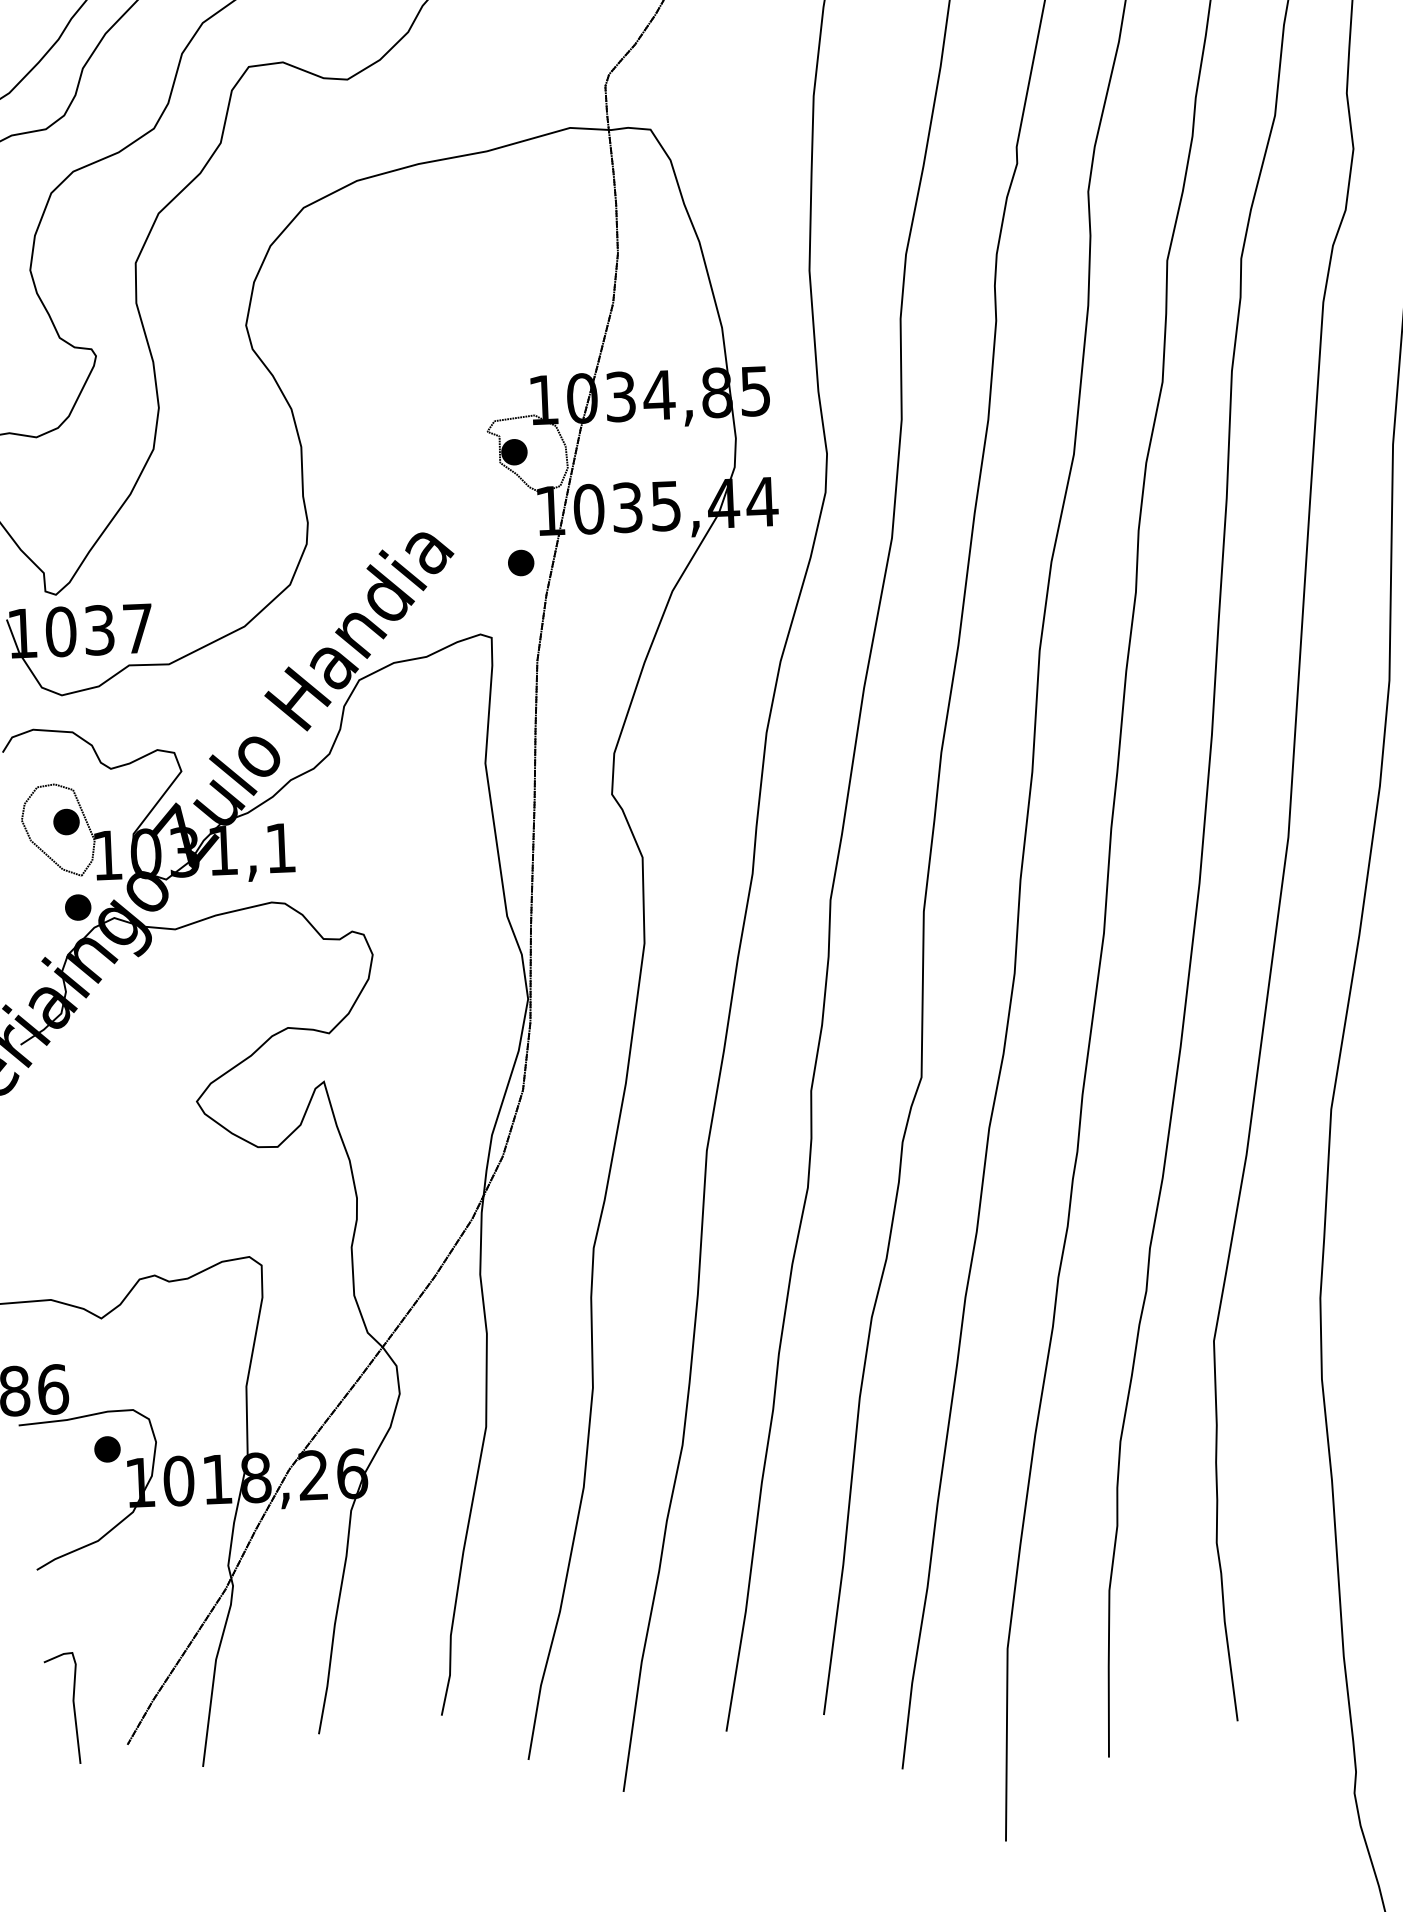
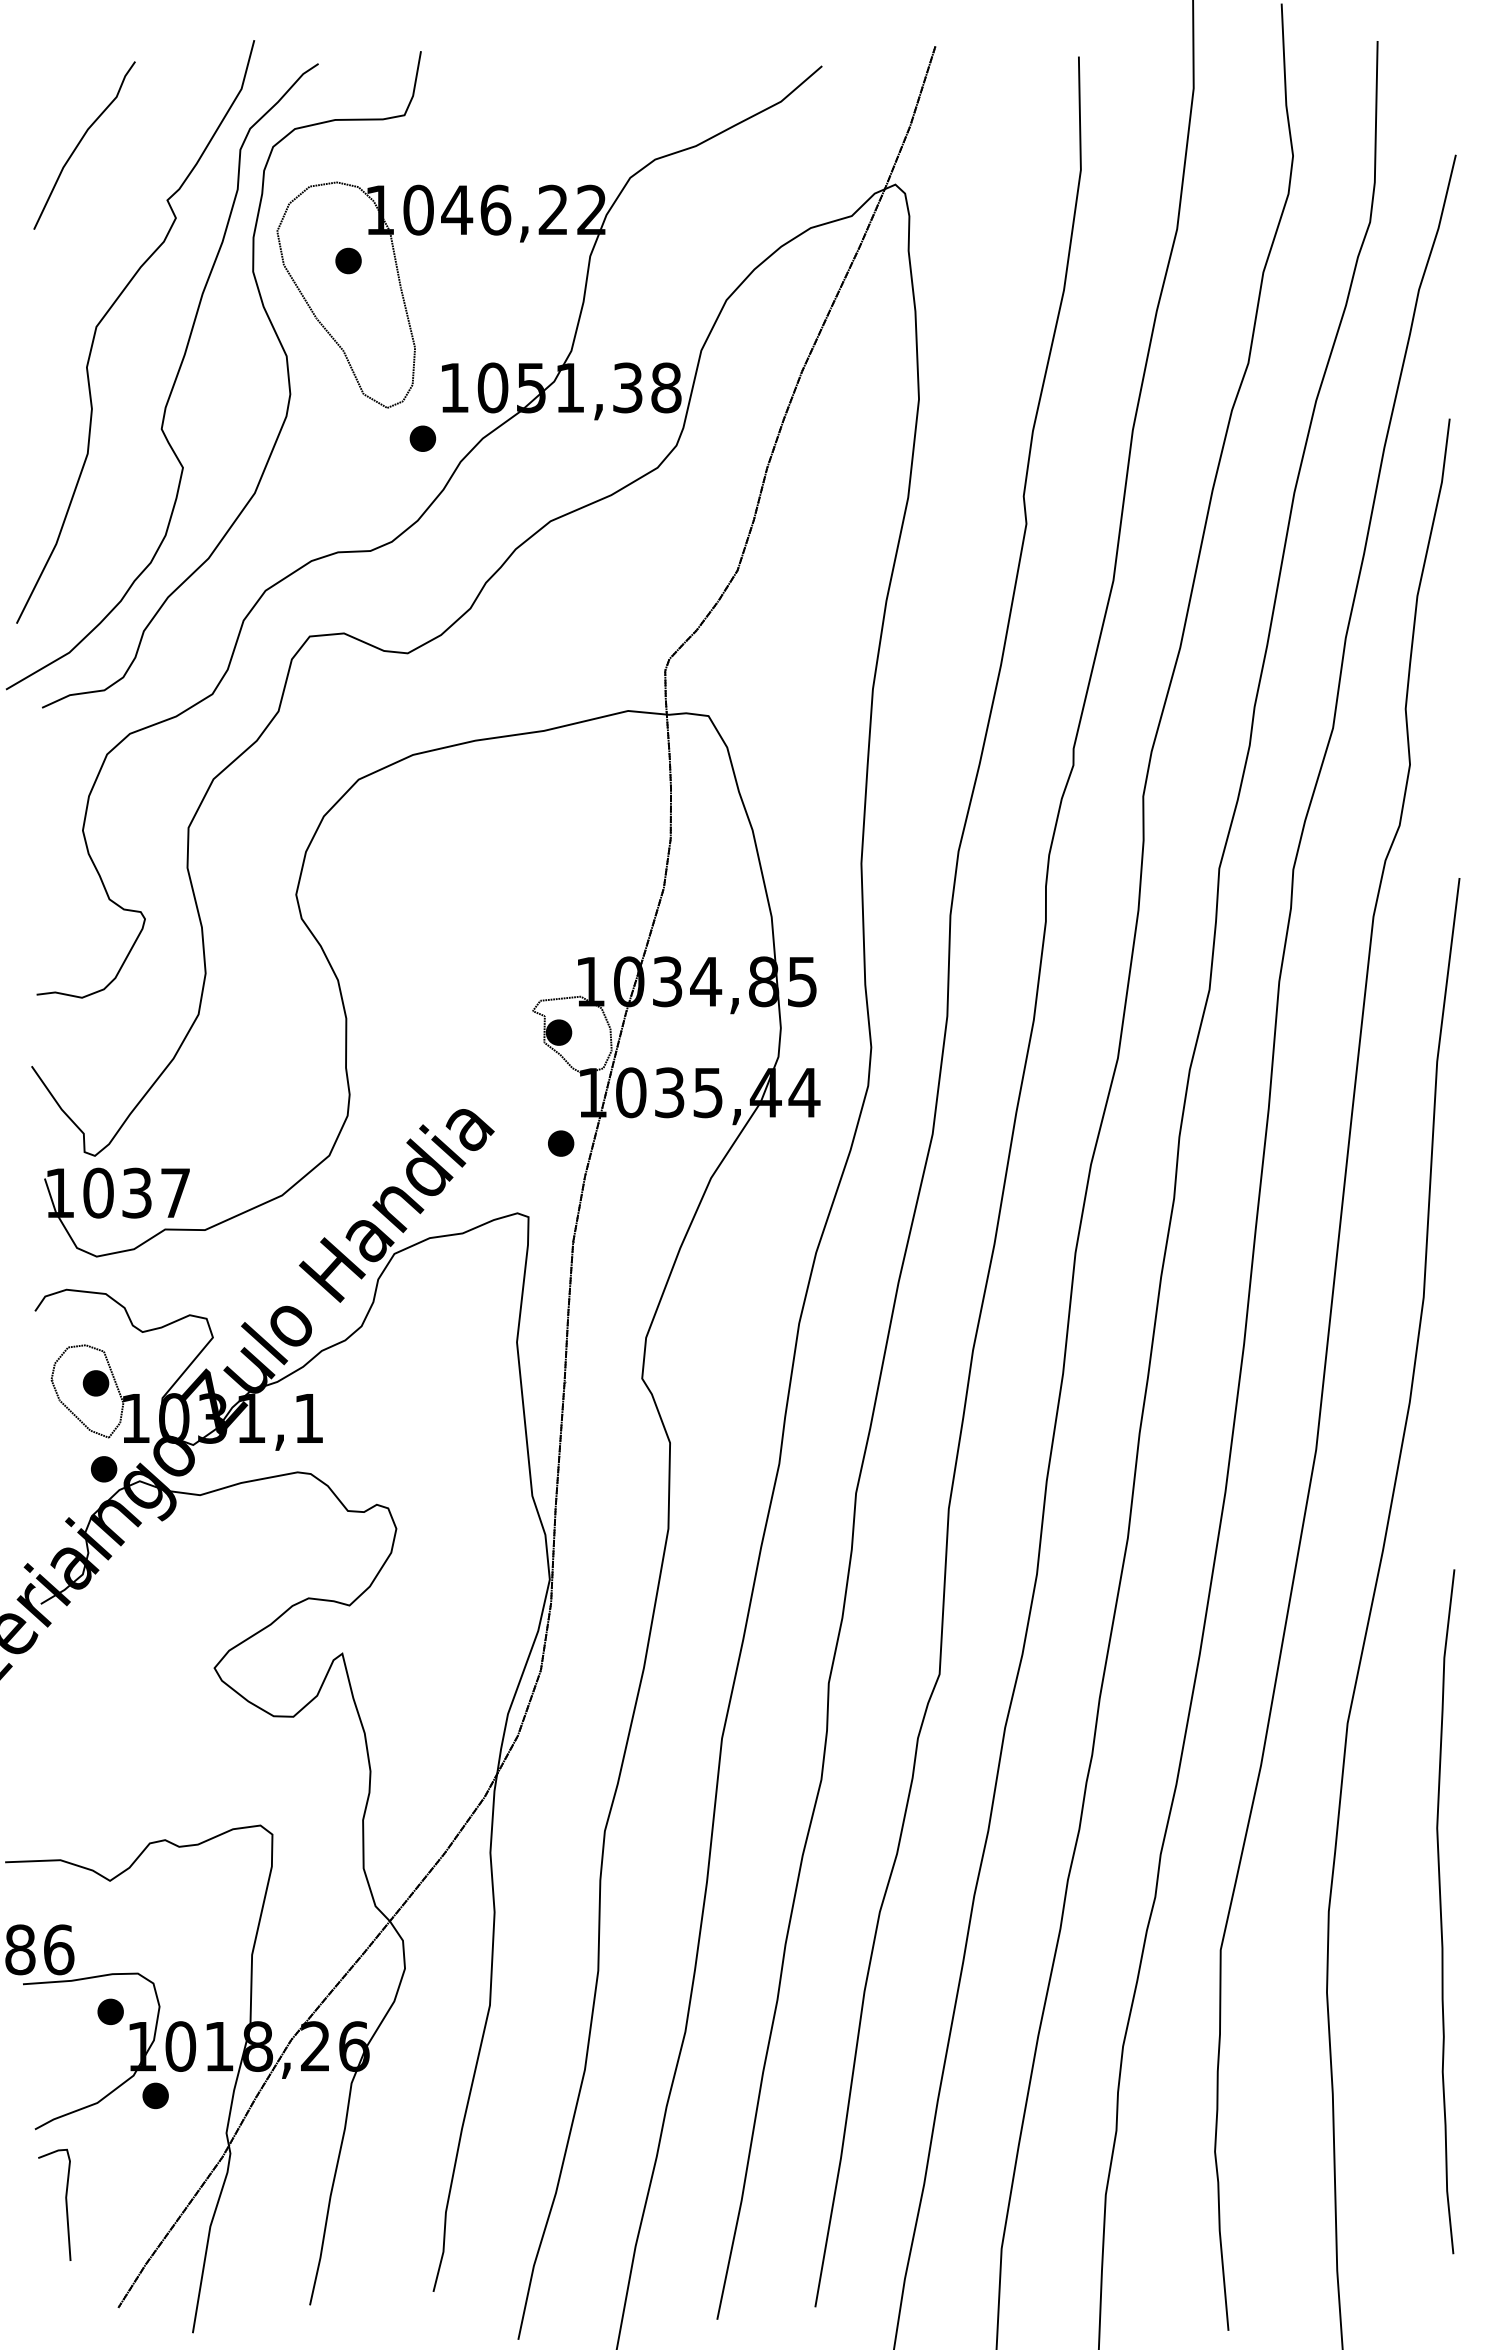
part: (155, 1531) -> (155, 2095), added
curve: (73, 1707) -> (65, 2204), moved

